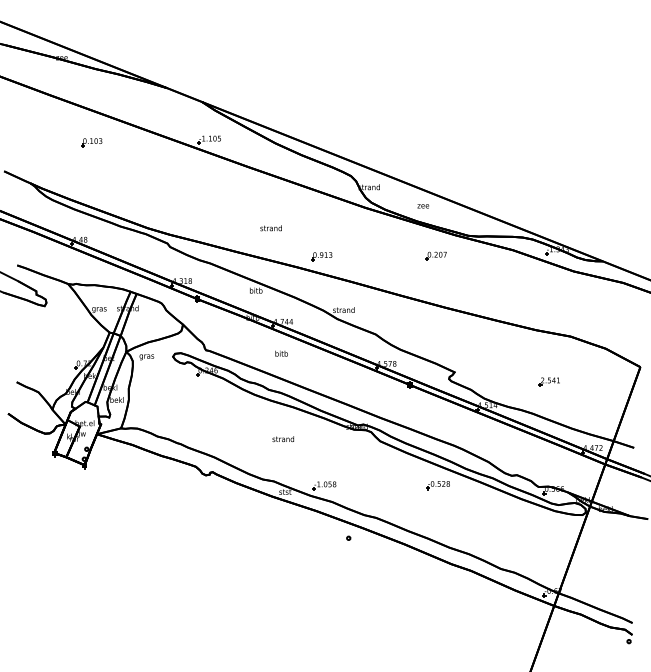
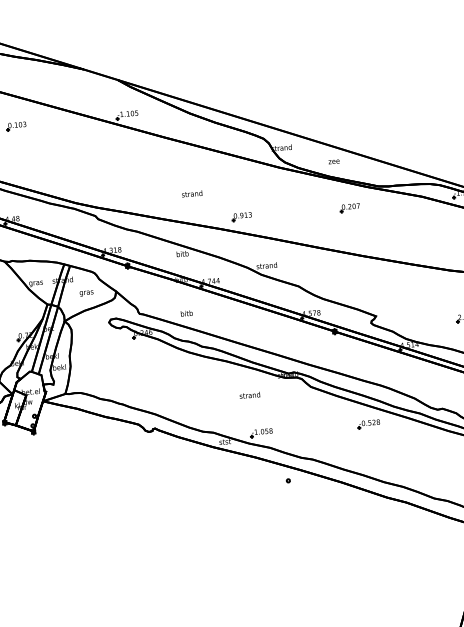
text: (281, 353) -> (186, 313), moved
text: (146, 357) -> (86, 293), moved
text: (282, 439) -> (249, 395), moved

